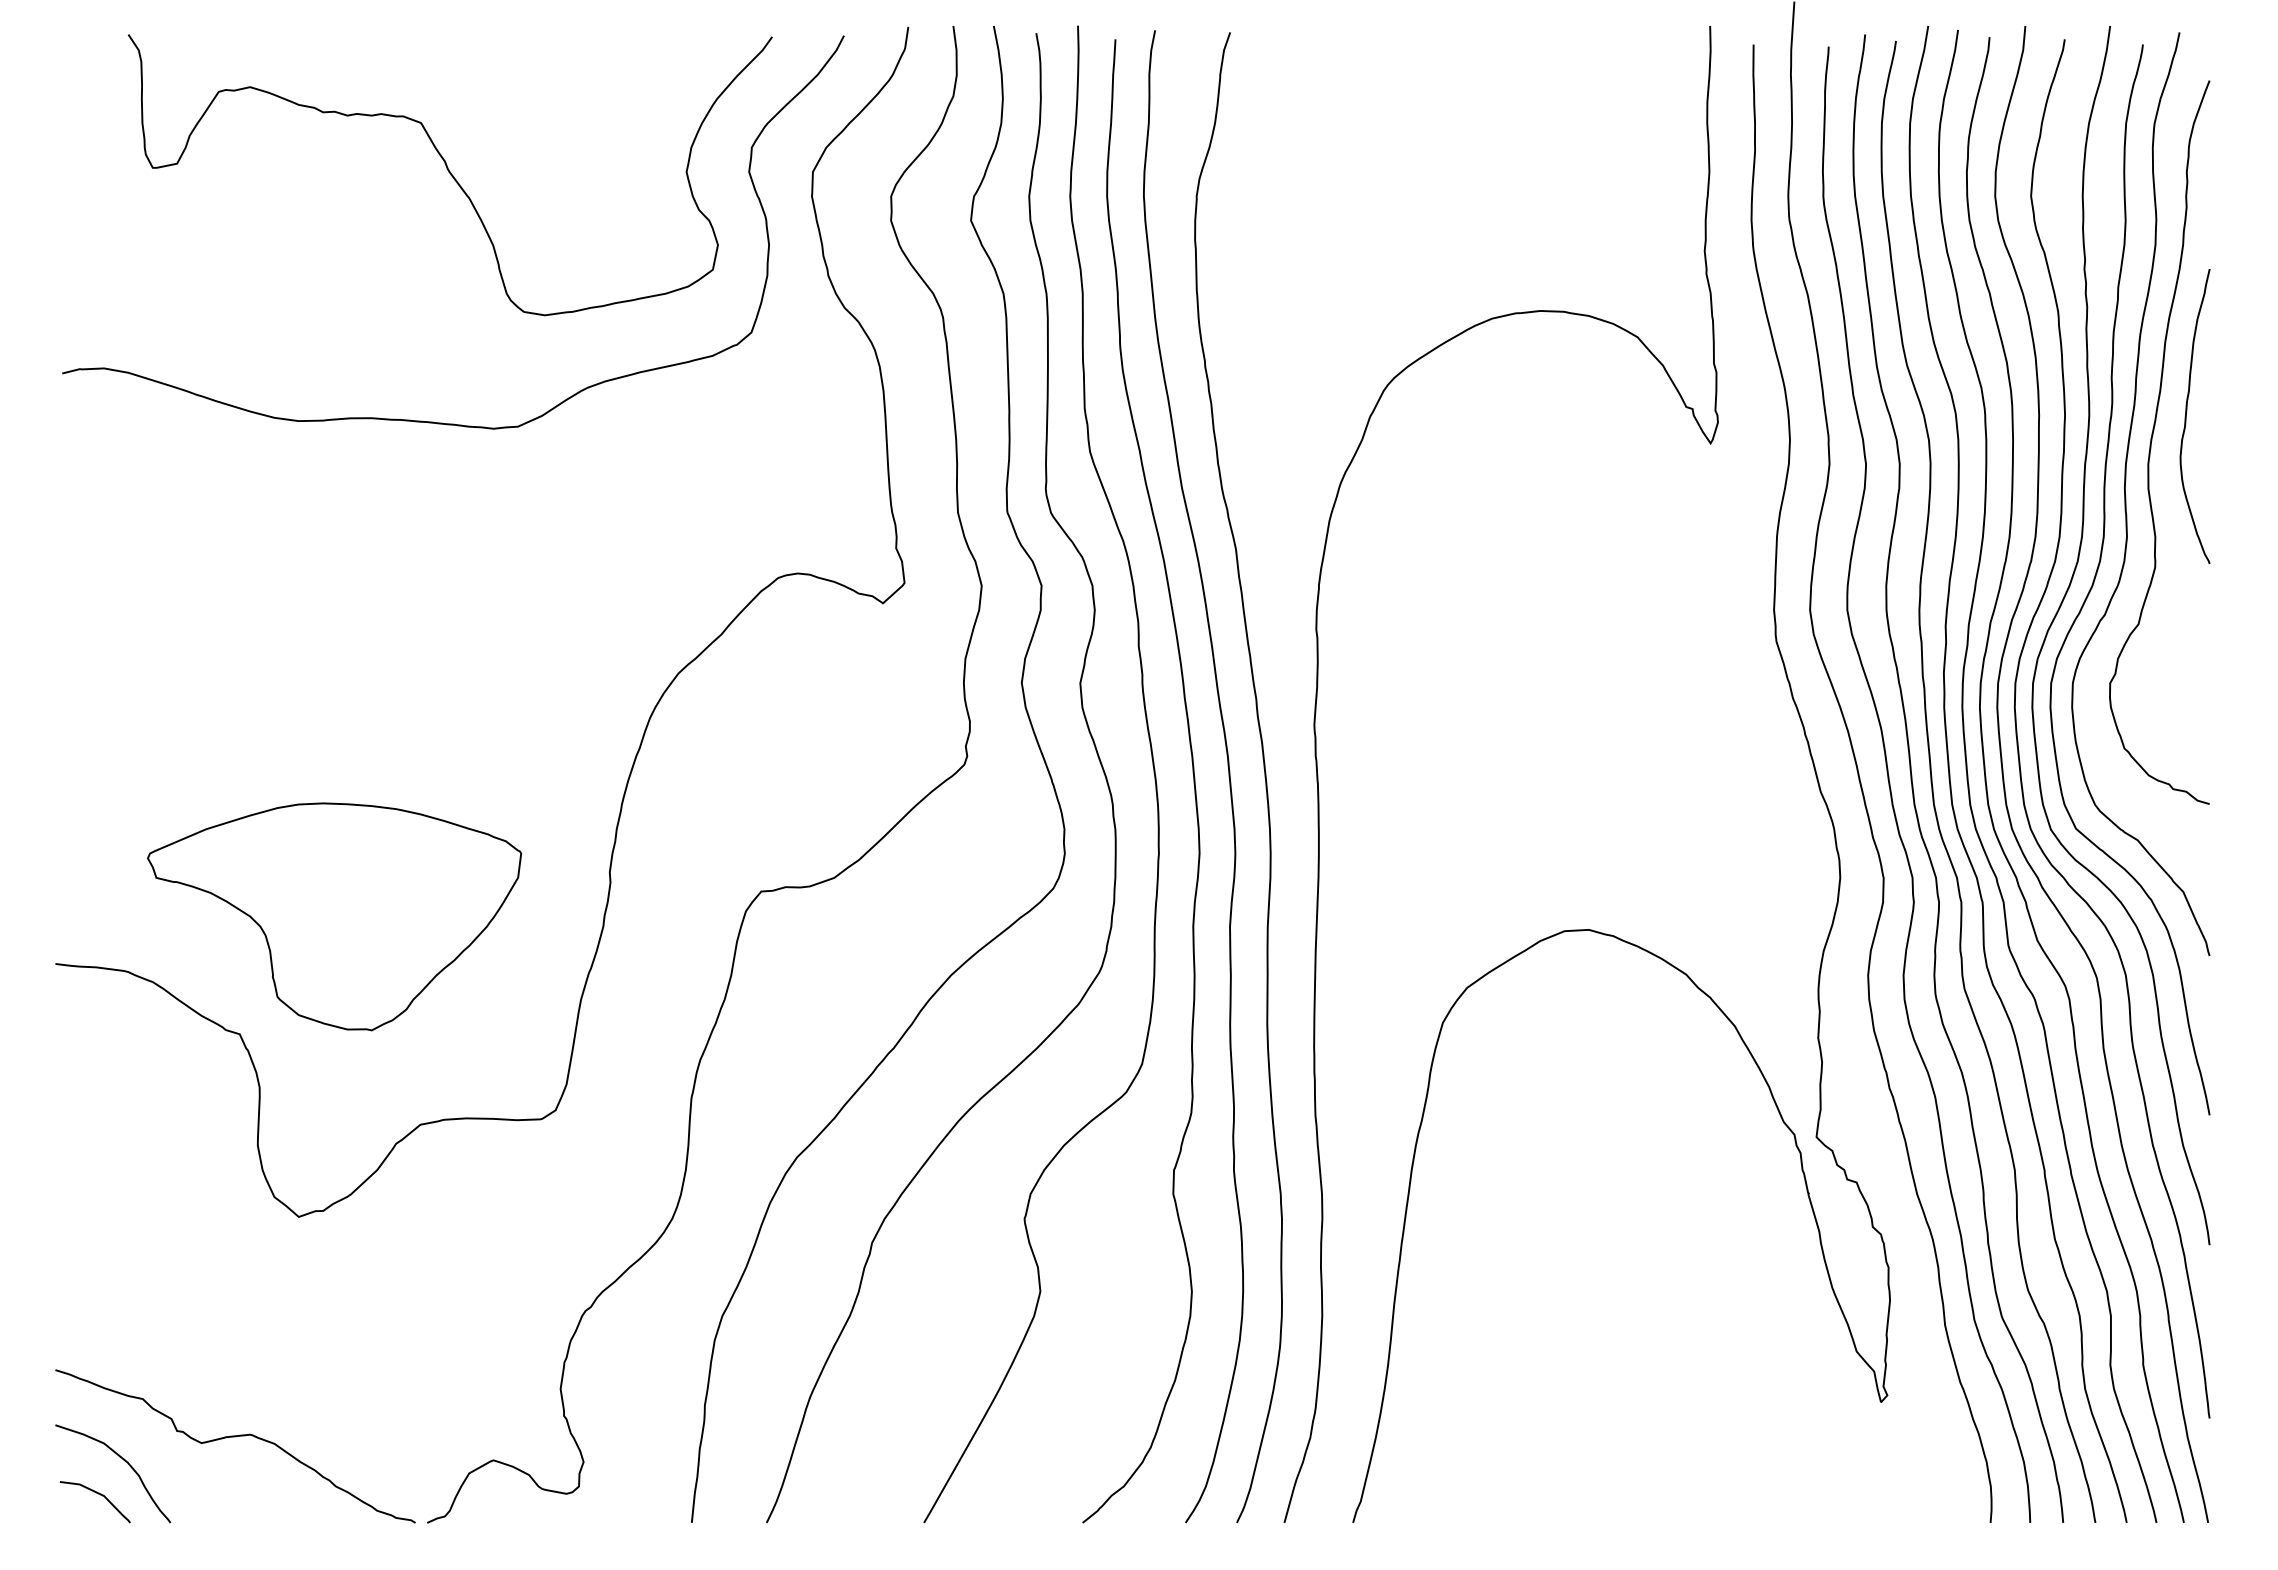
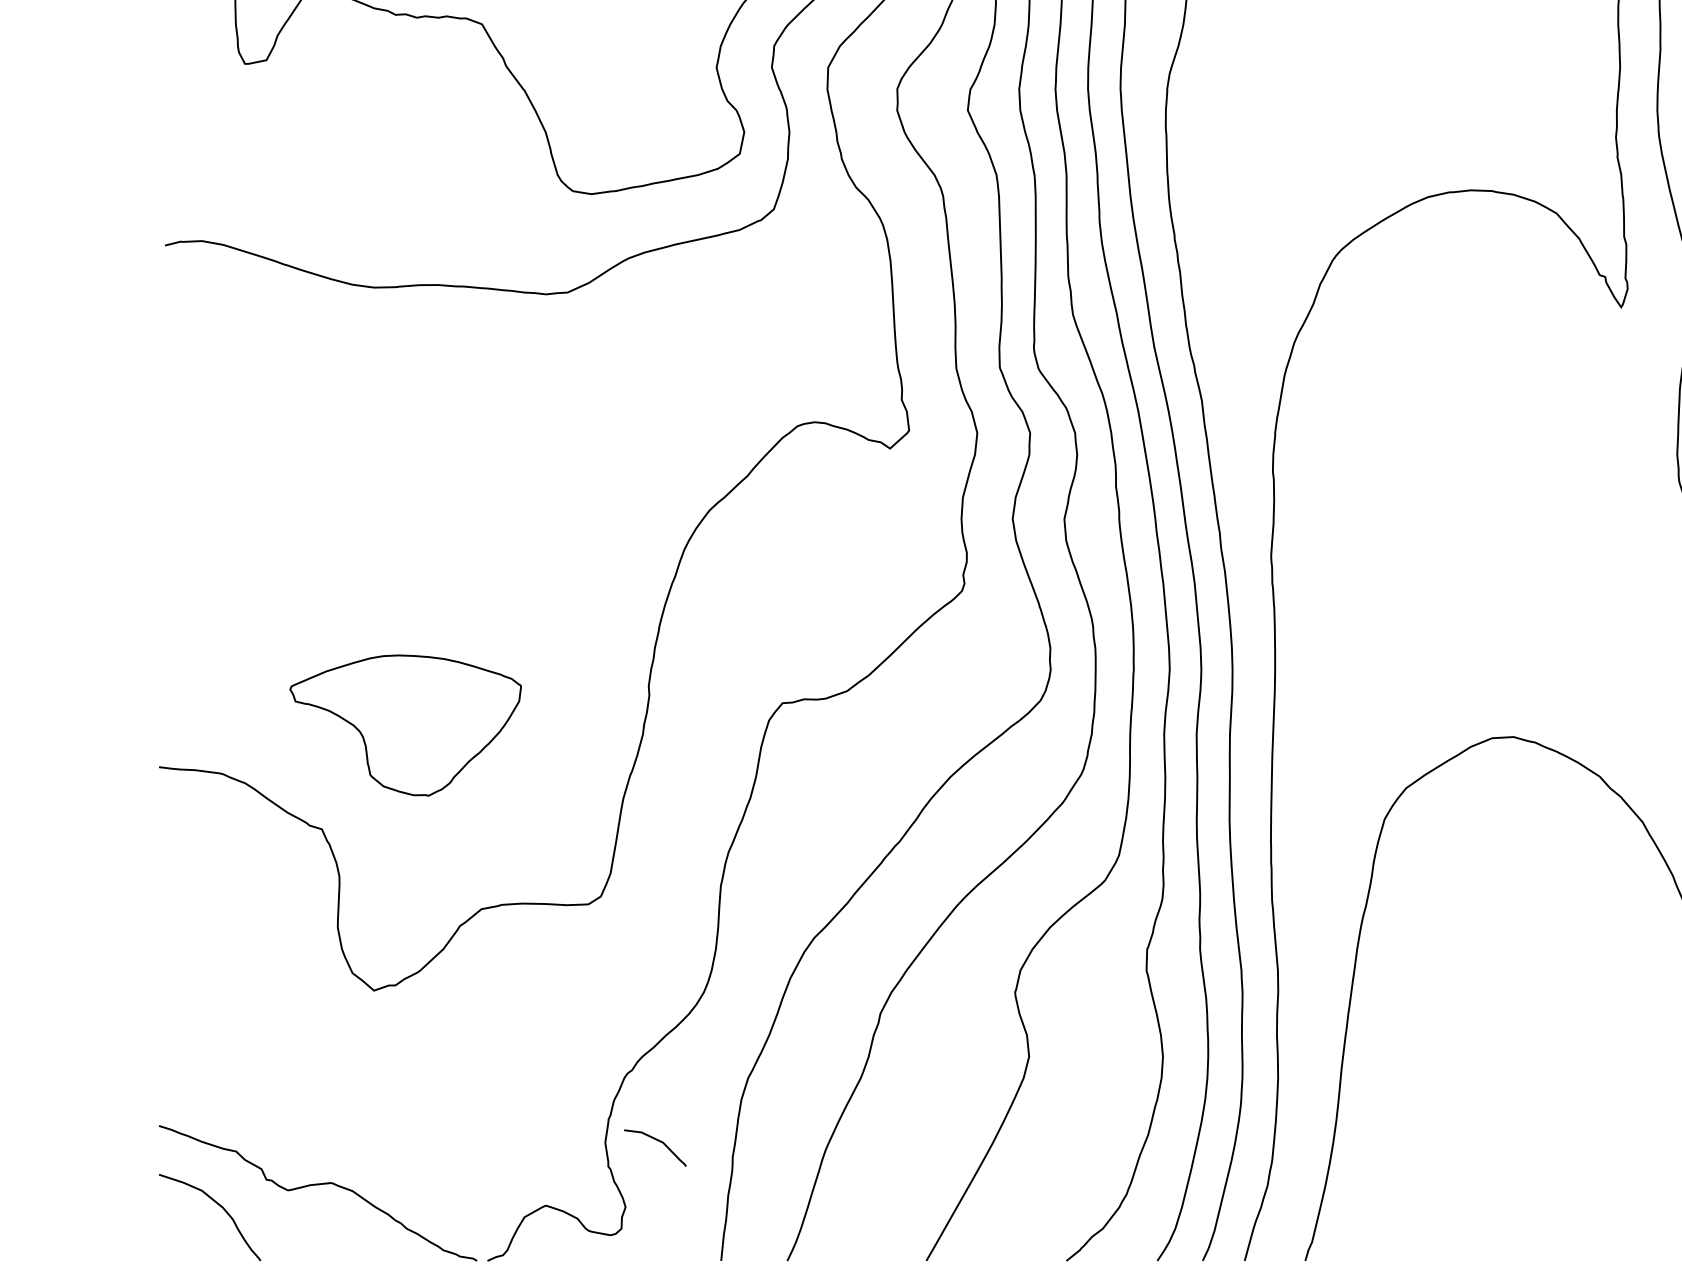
part: (334, 916) -> (405, 725), size x0.7
curve: (98, 1494) -> (658, 1141), moved

